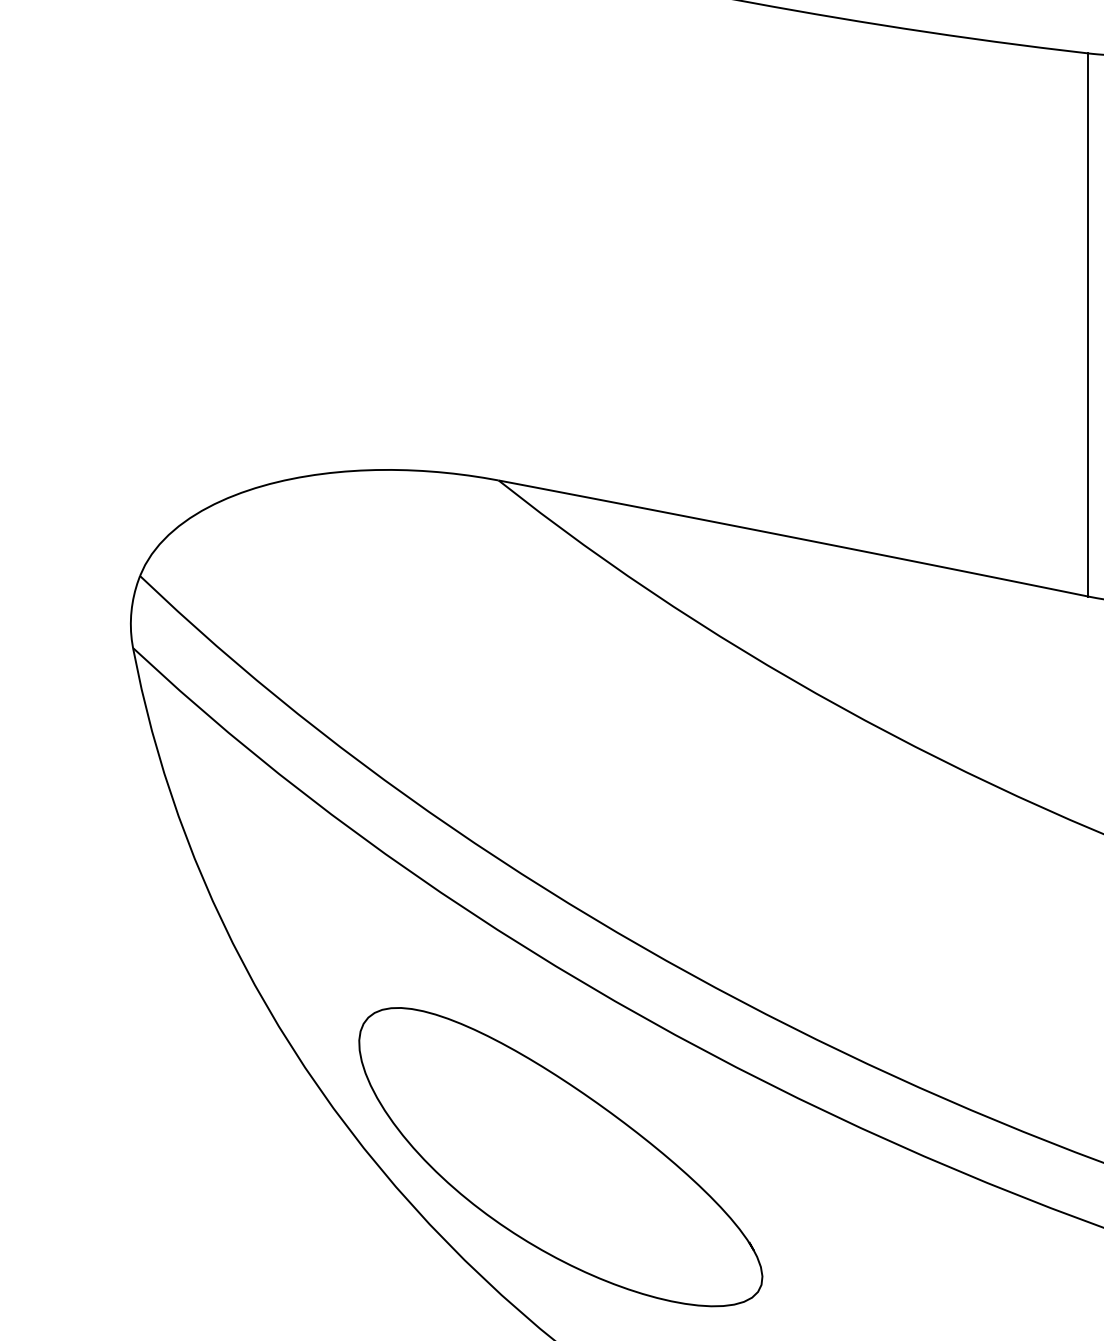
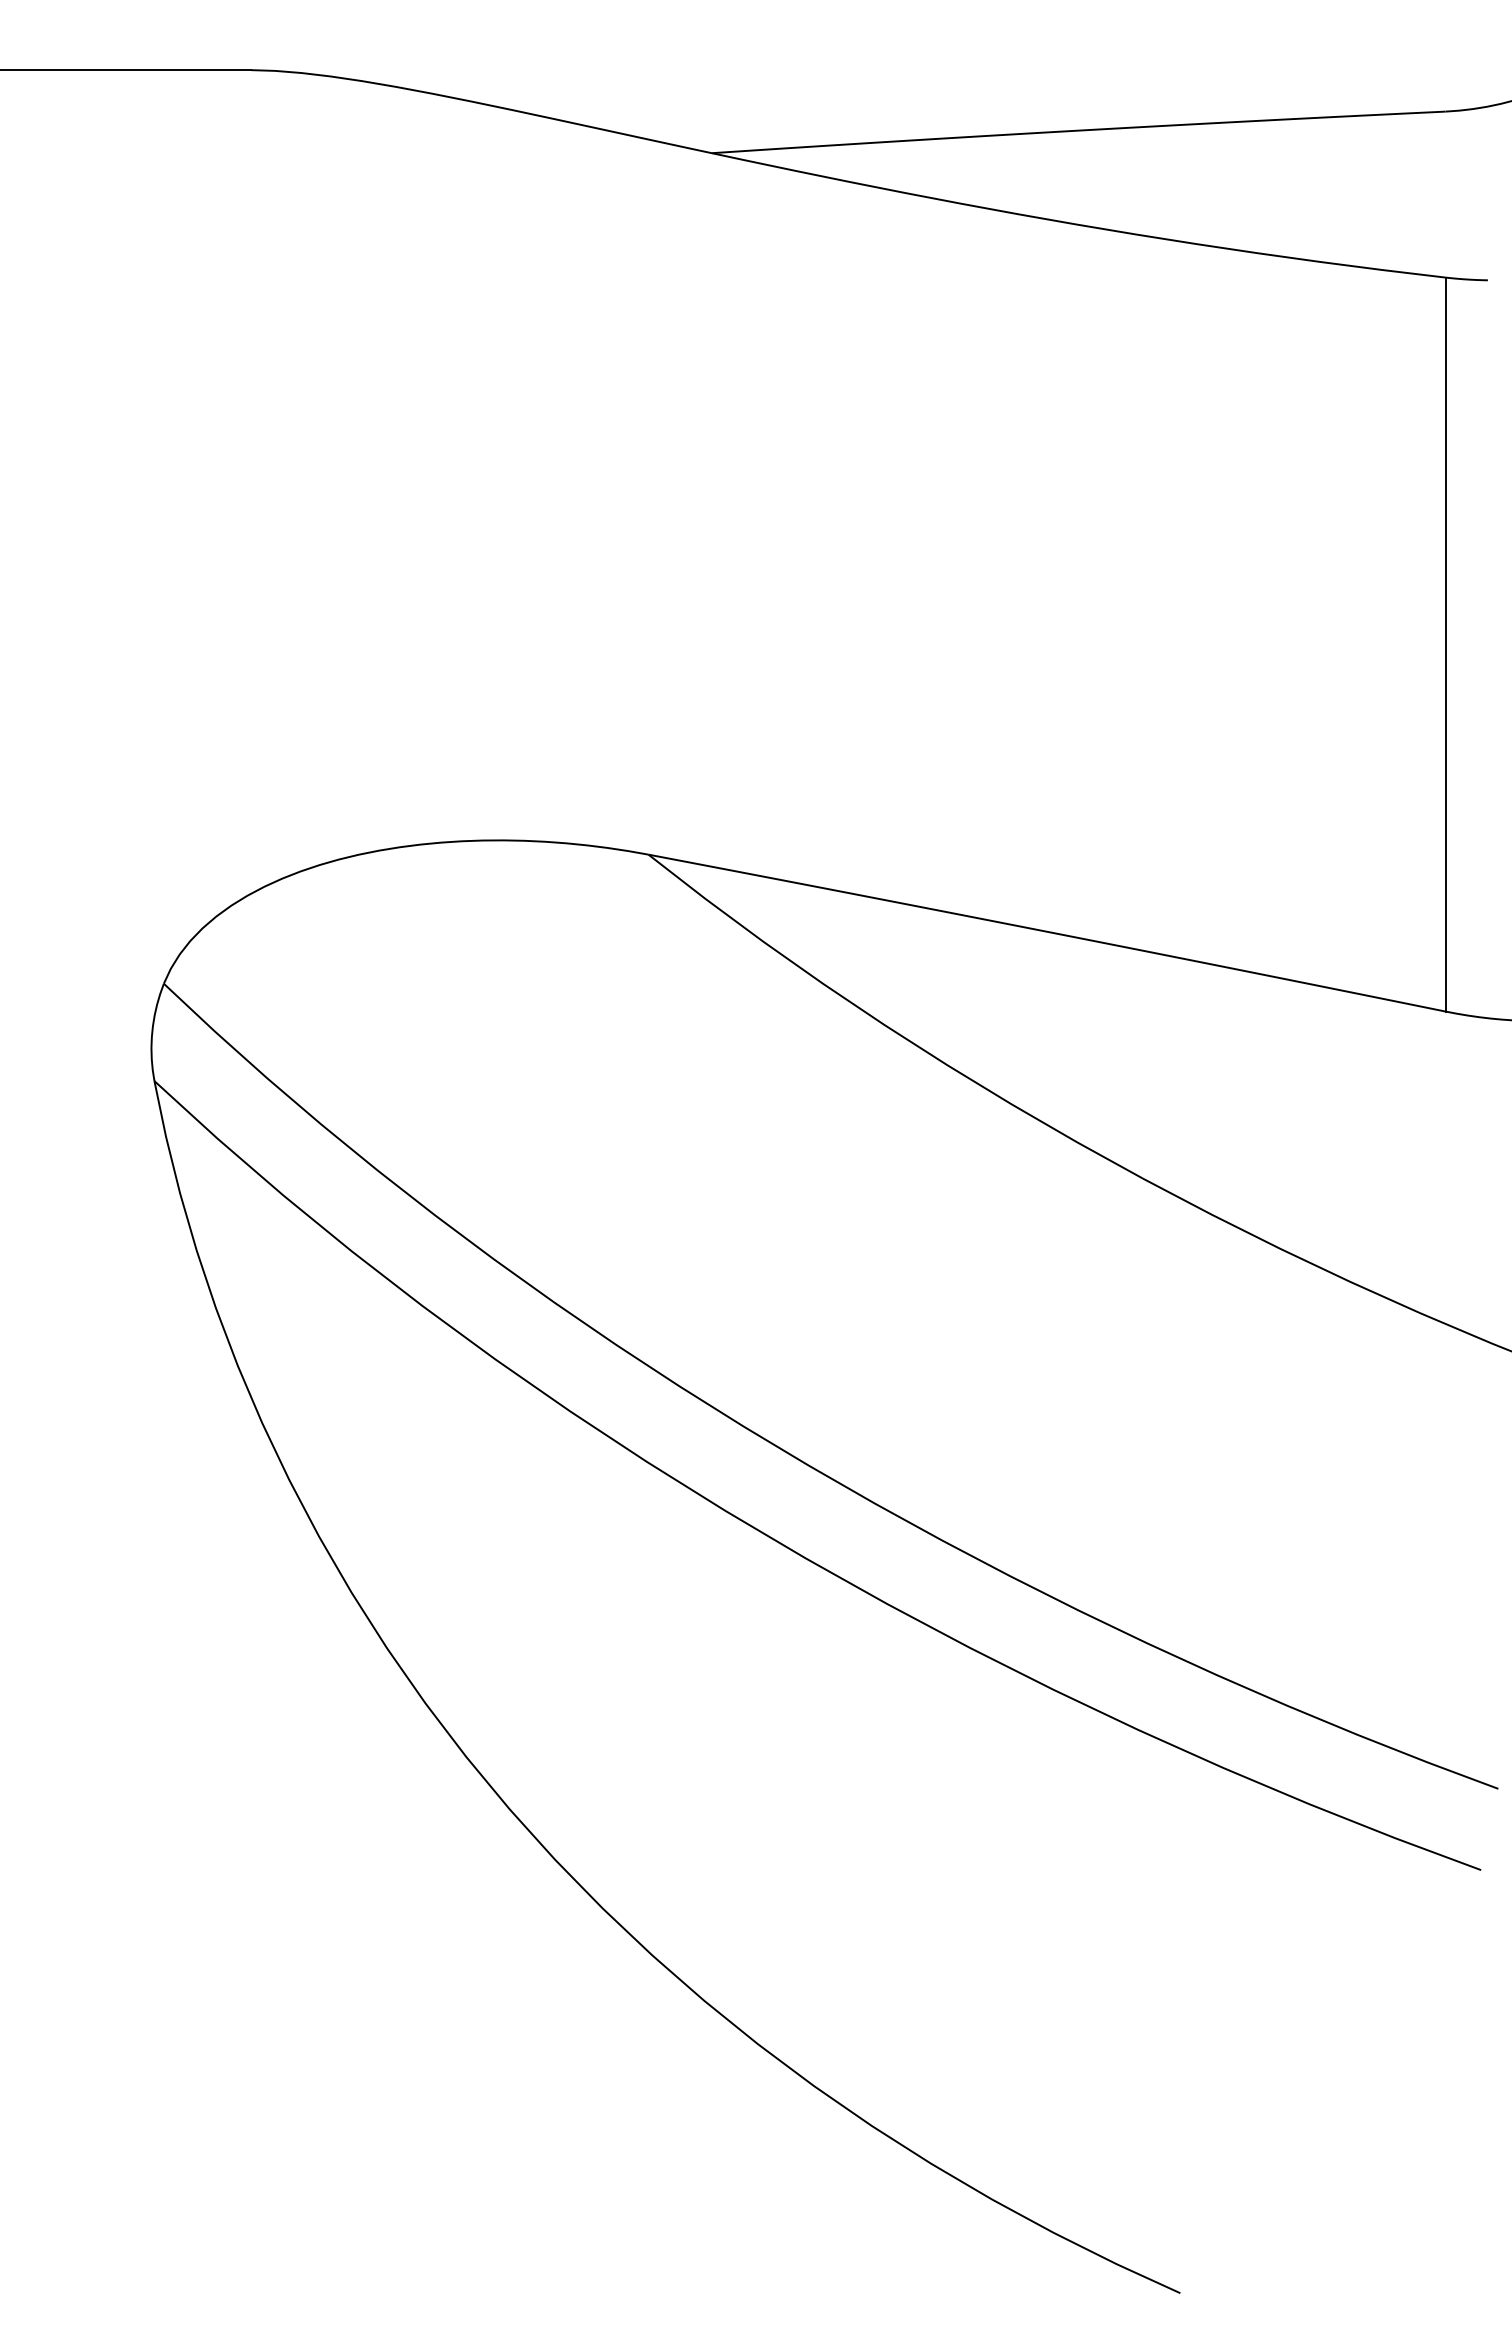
curve: (597, 1104) -> (781, 1697), removed

